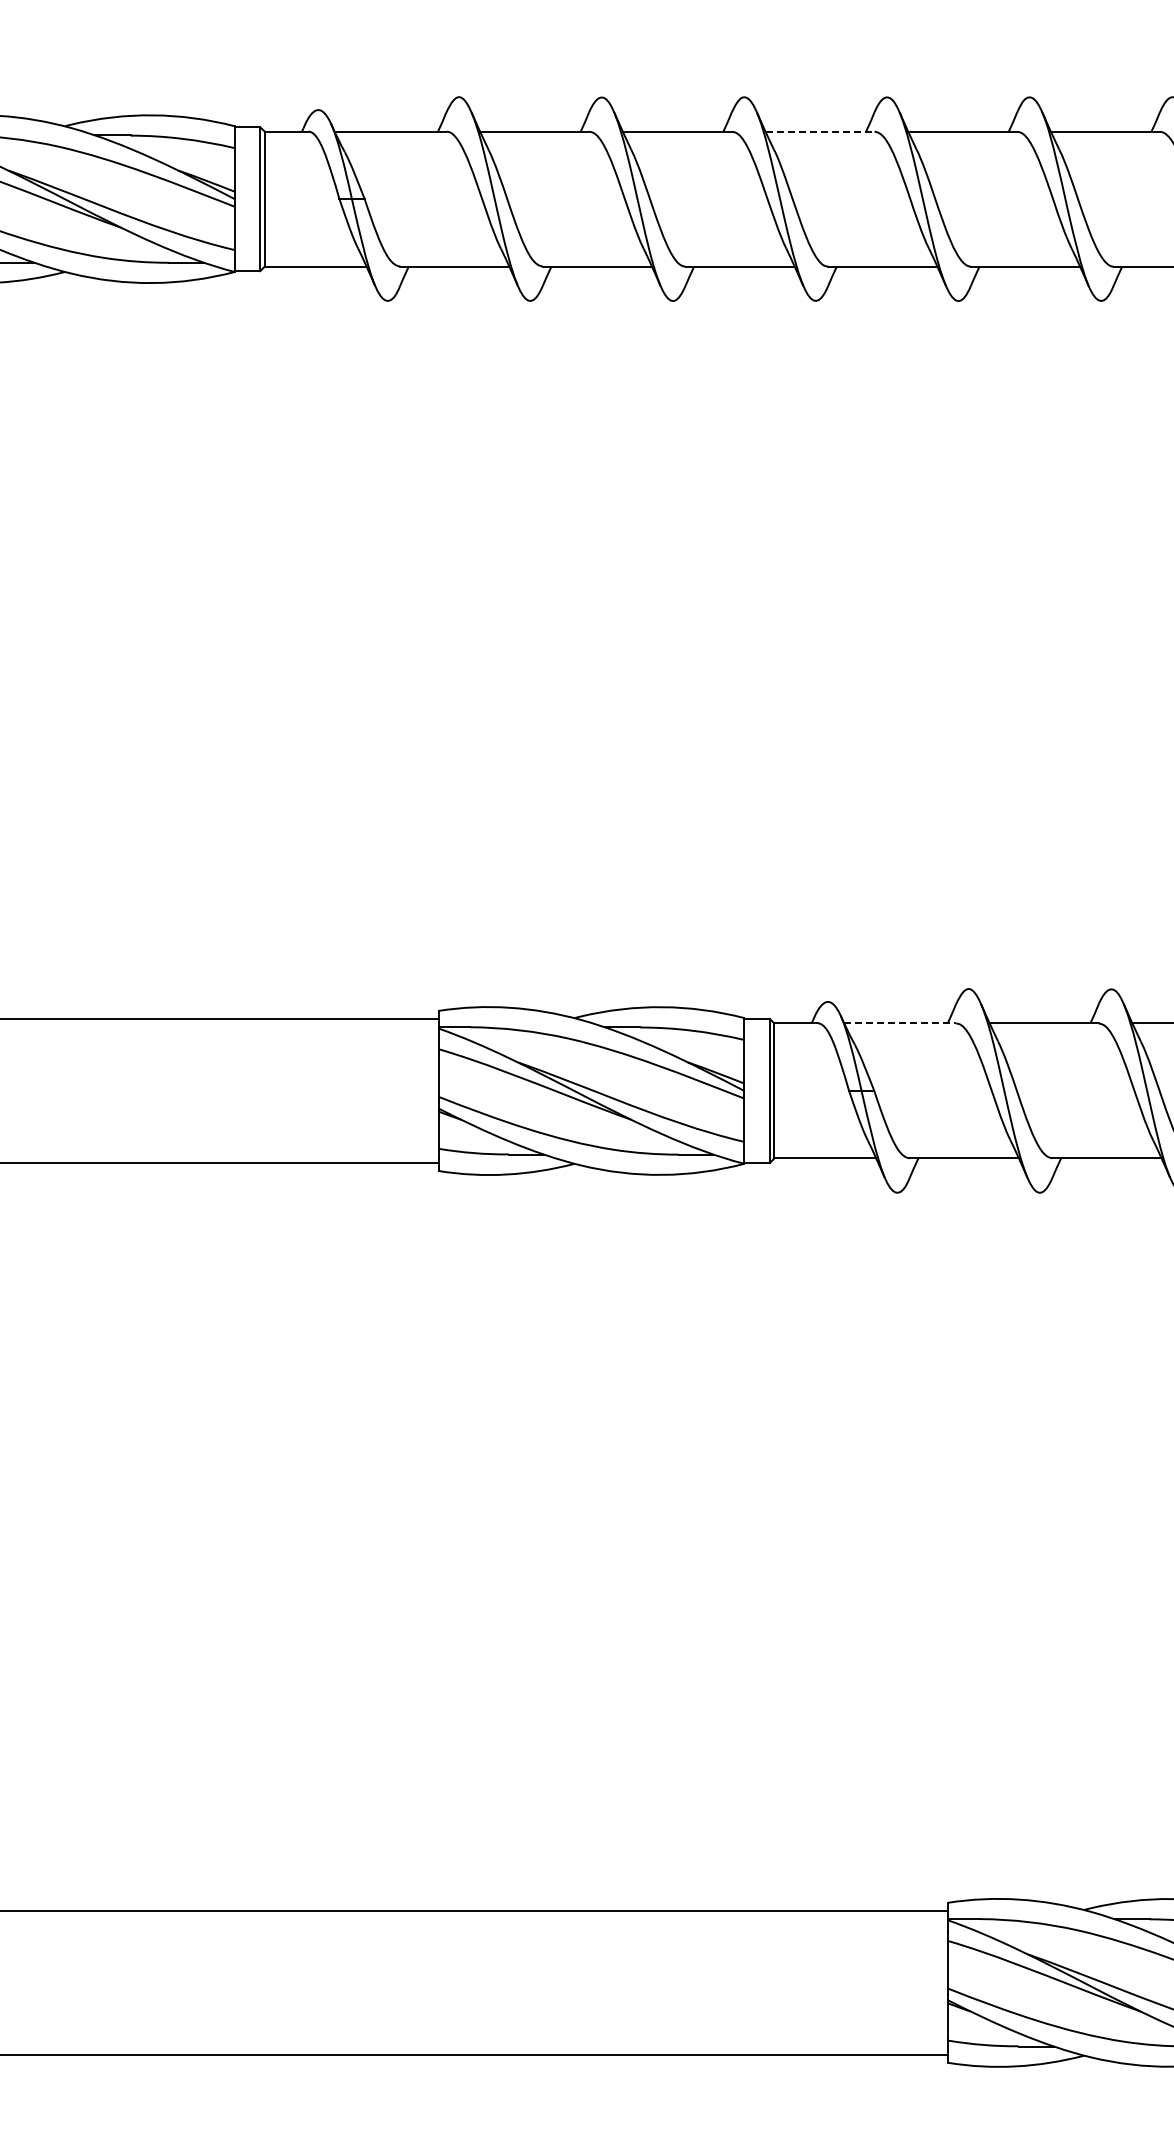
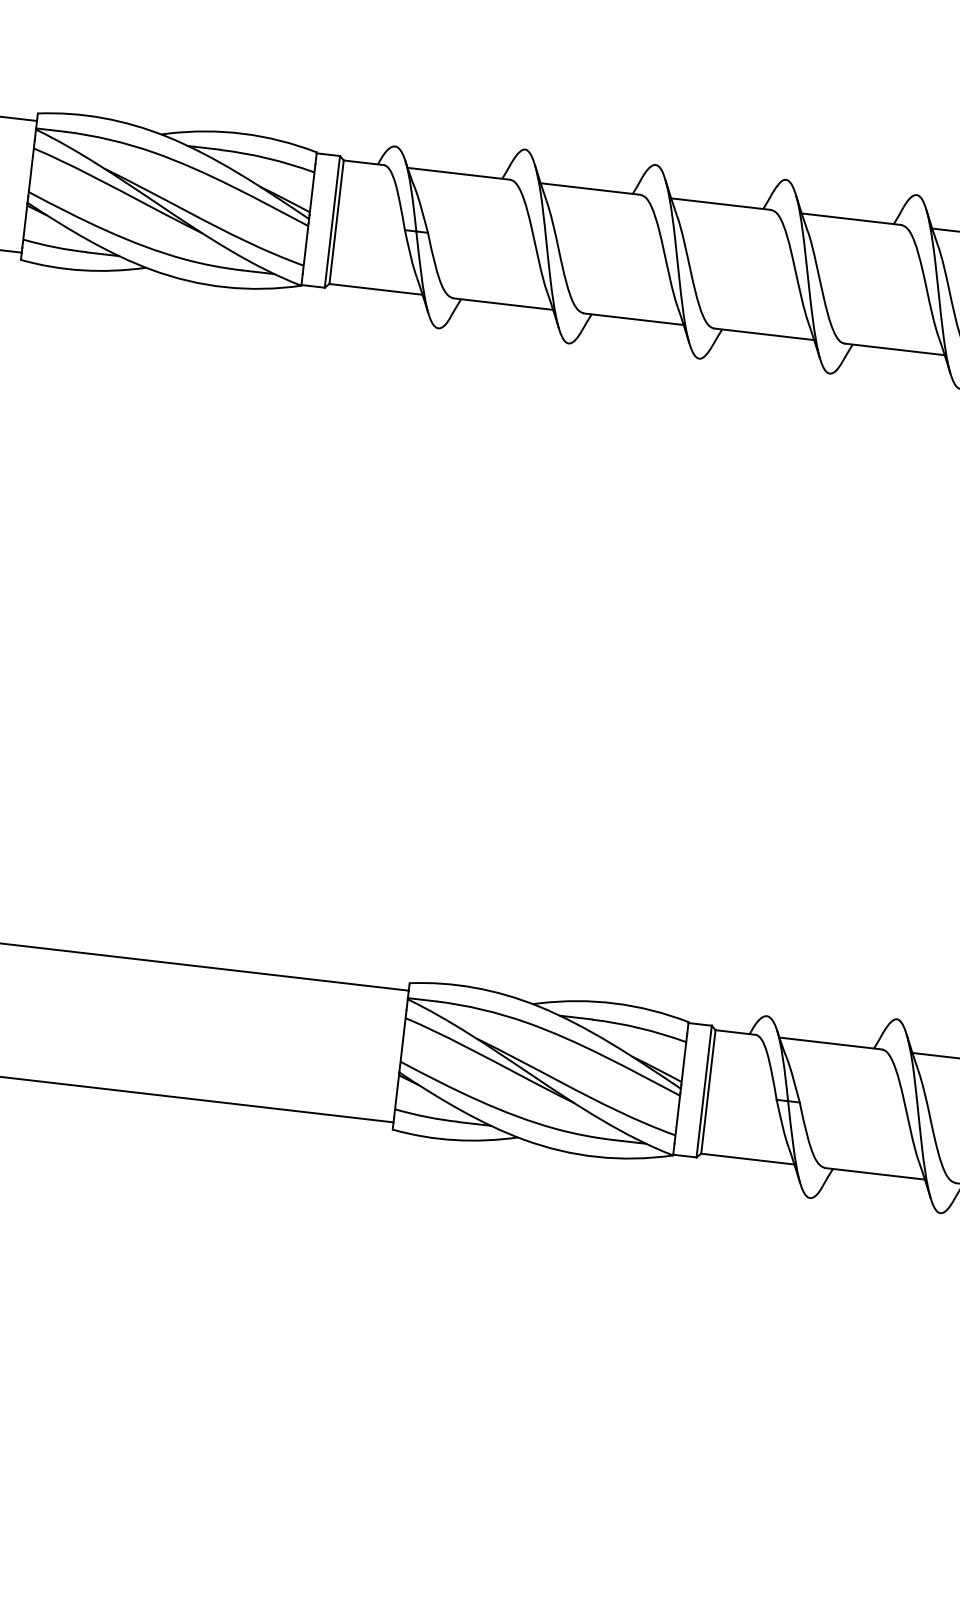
line: (820, 131) -> (852, 219), dashed -> solid
line: (900, 1023) -> (830, 1043), dashed -> solid

